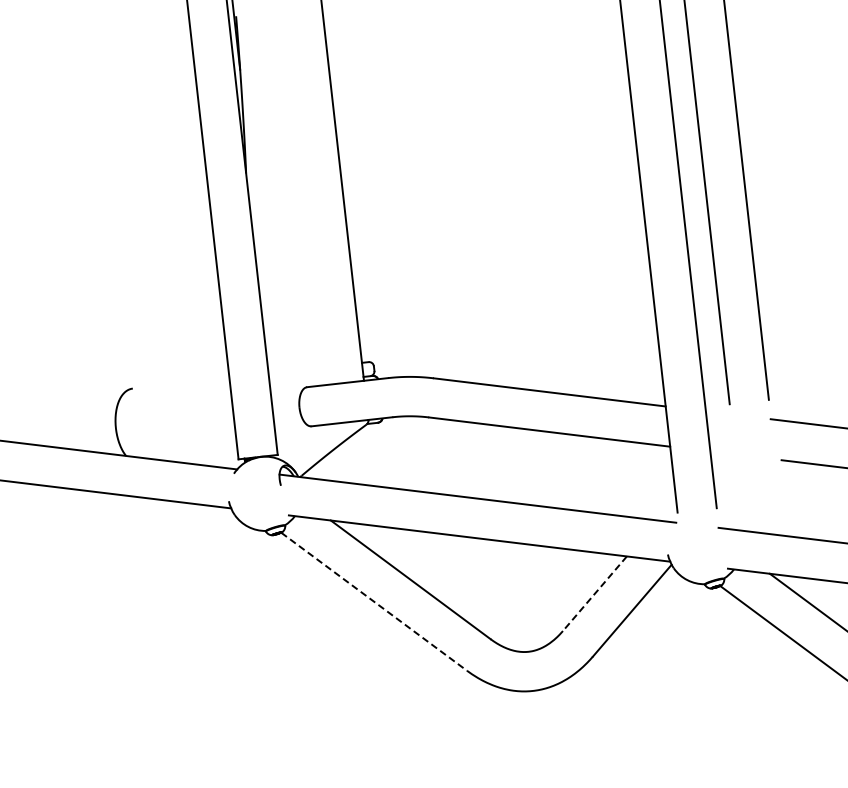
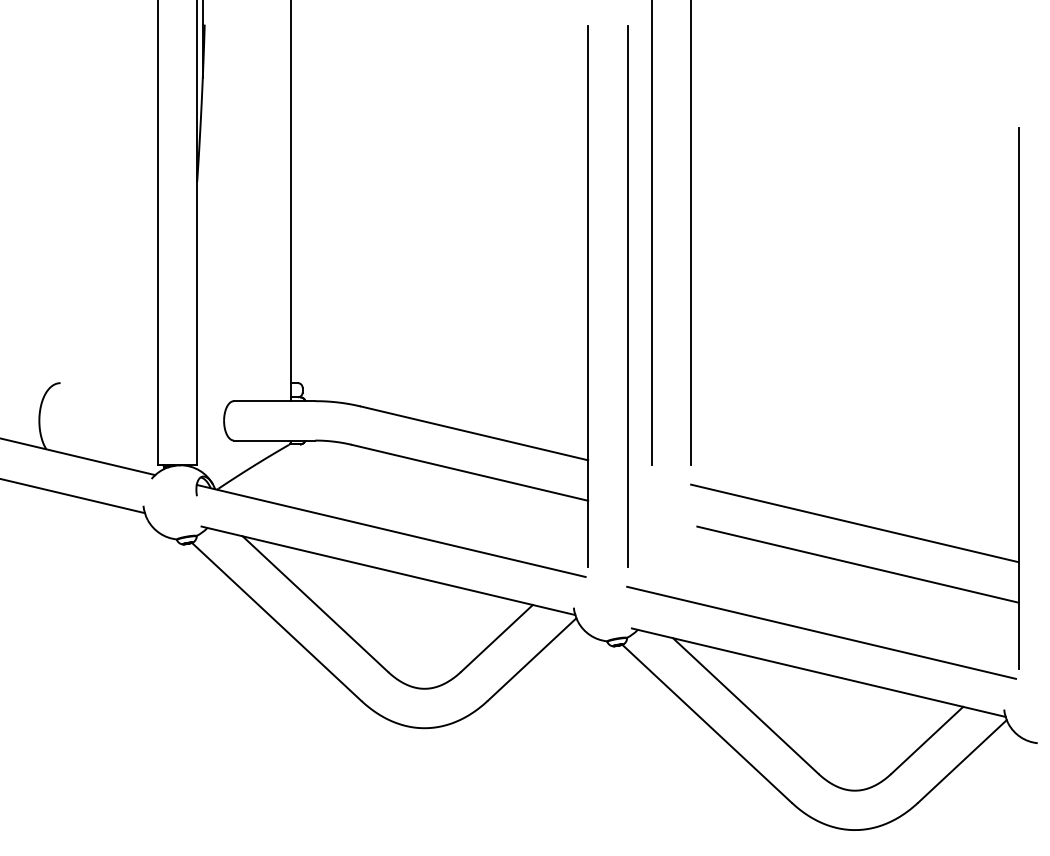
line: (594, 593) -> (496, 638), dashed -> solid
line: (373, 601) -> (276, 621), dashed -> solid

